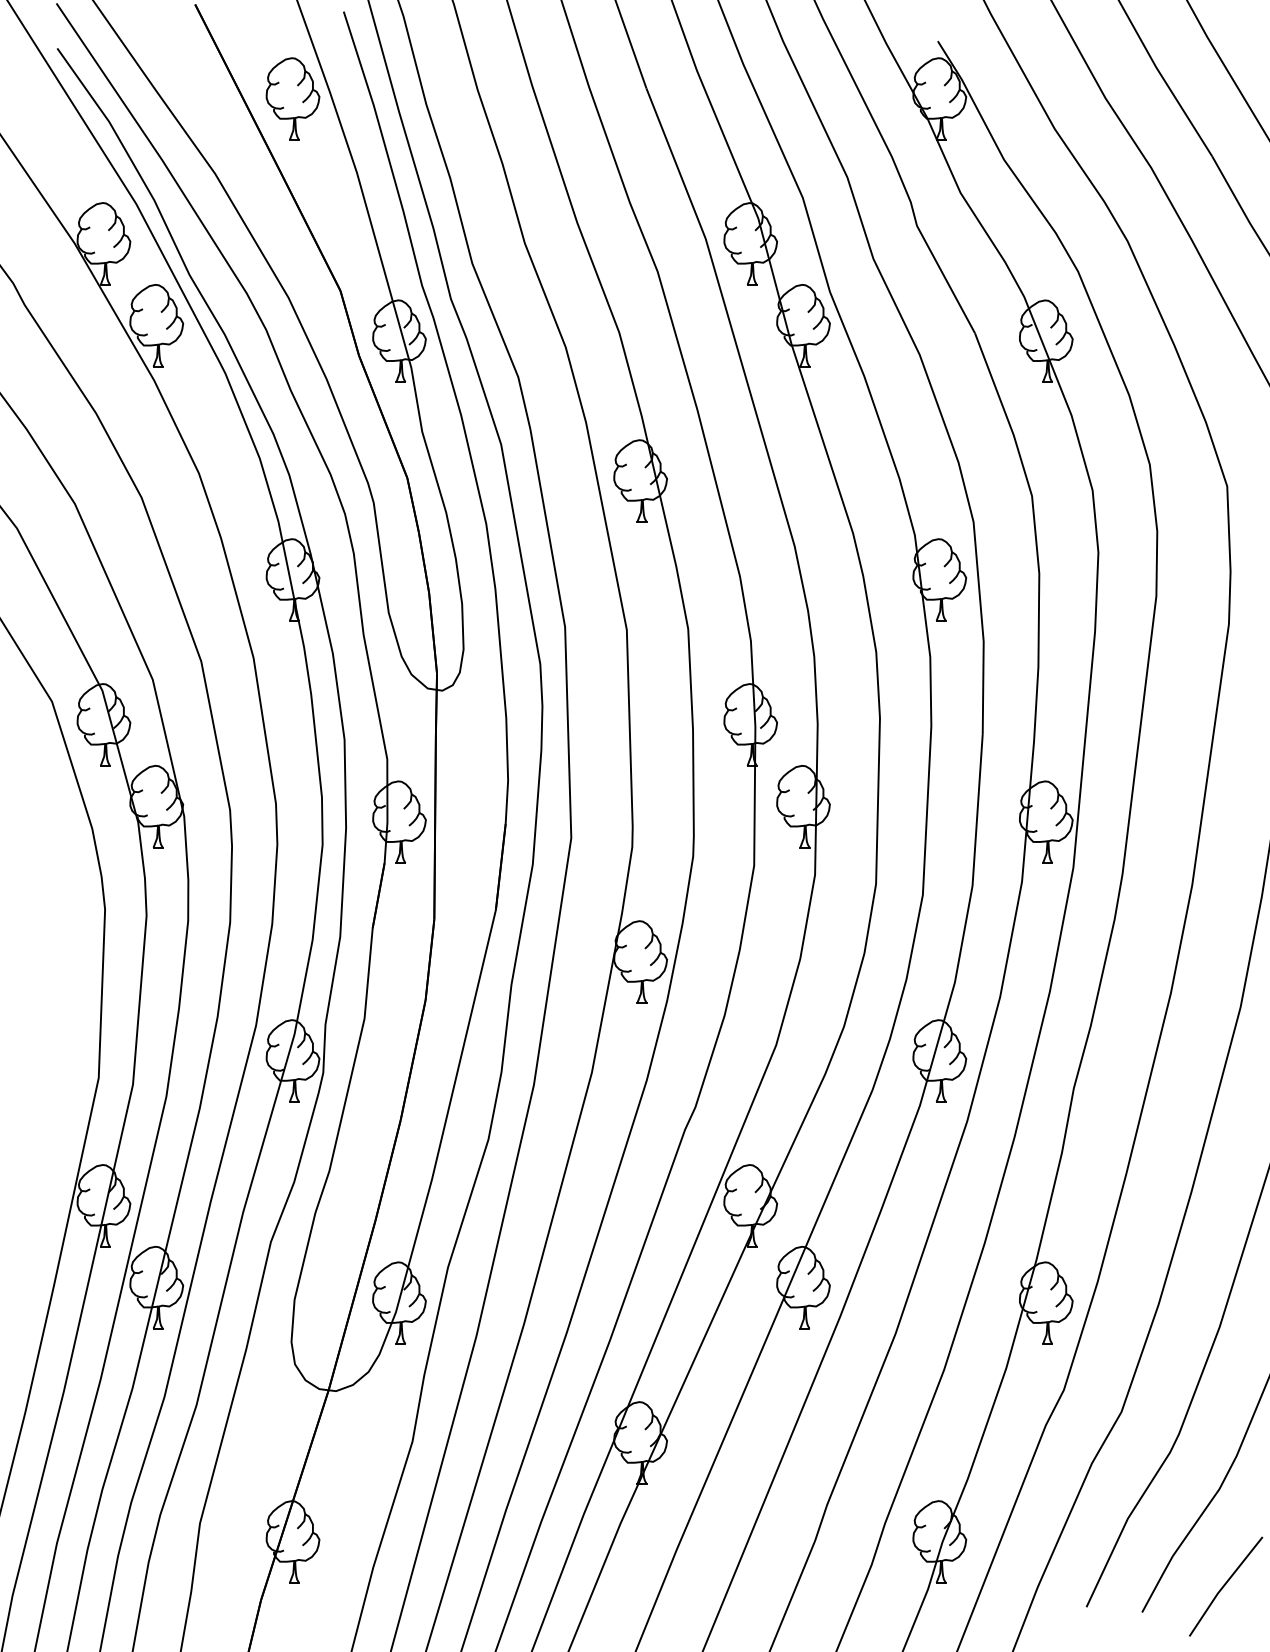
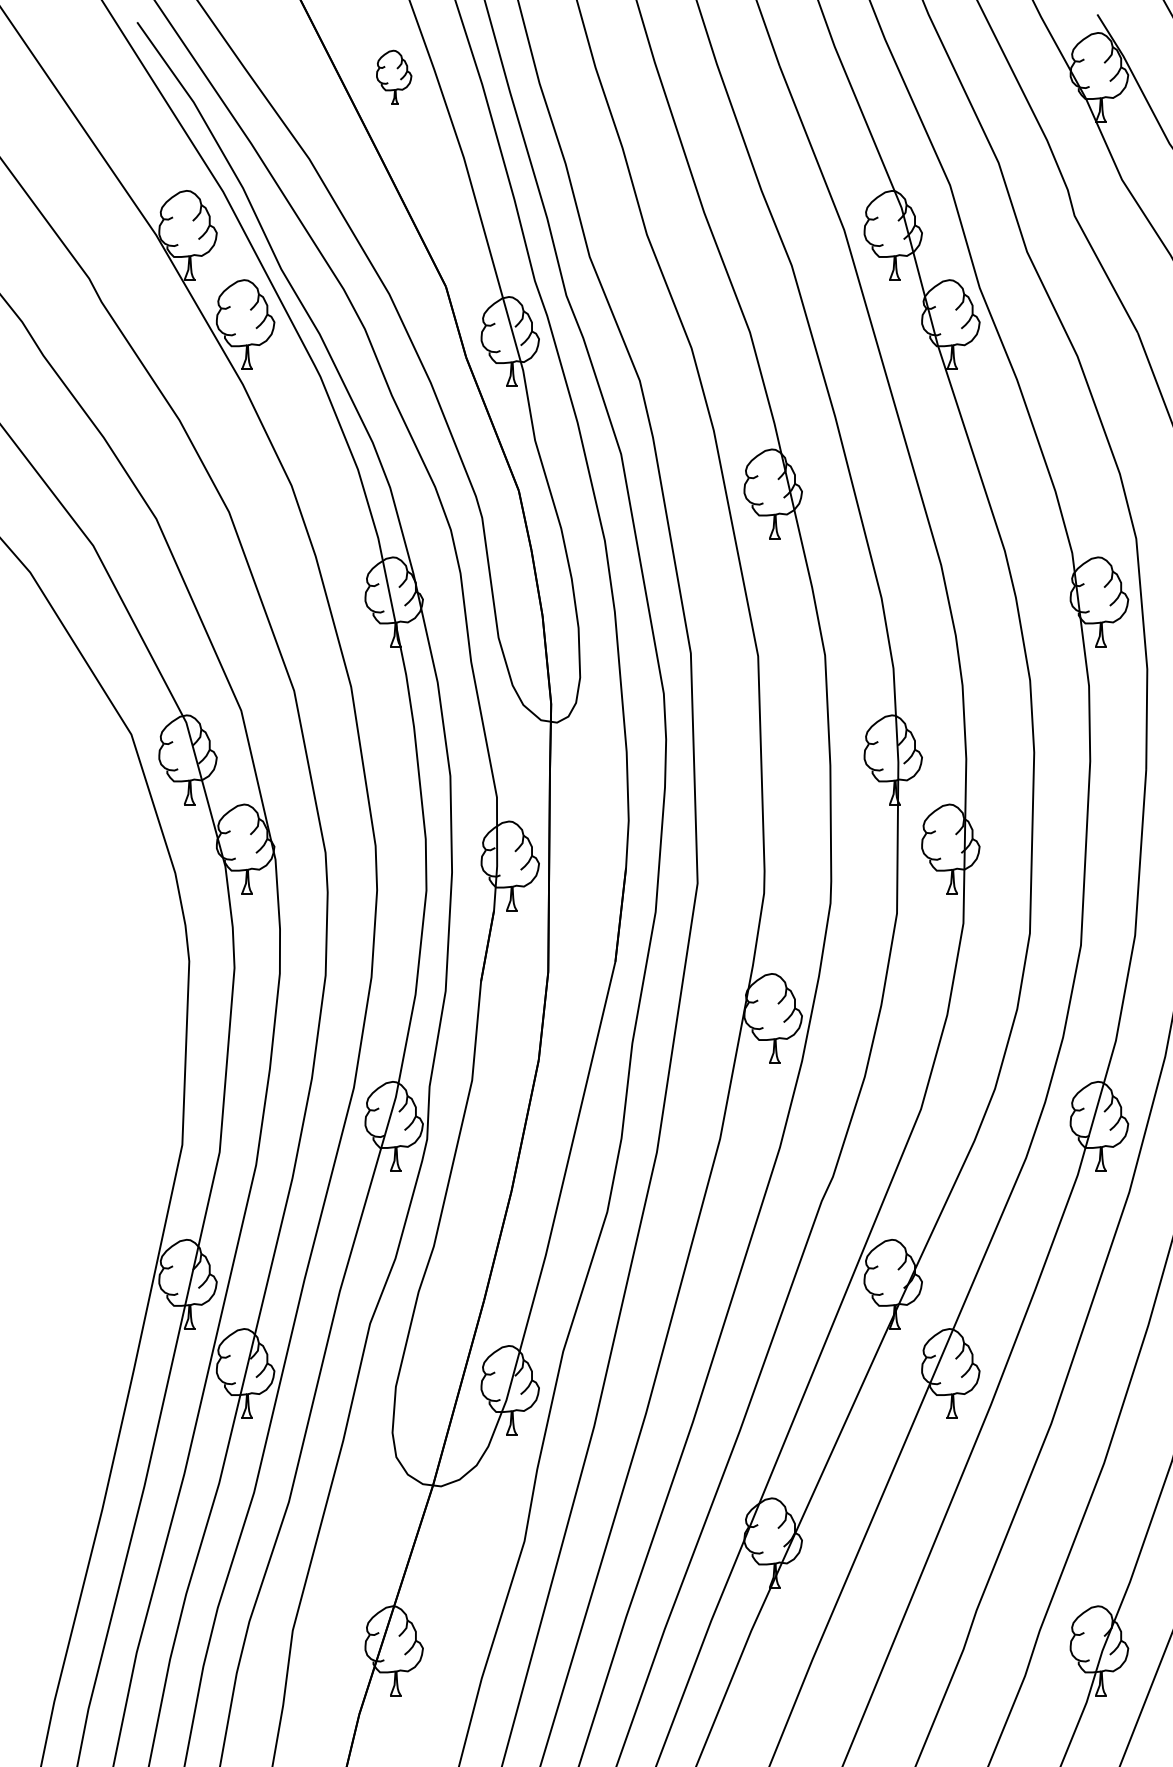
part: (292, 98) -> (393, 76), size x0.6

